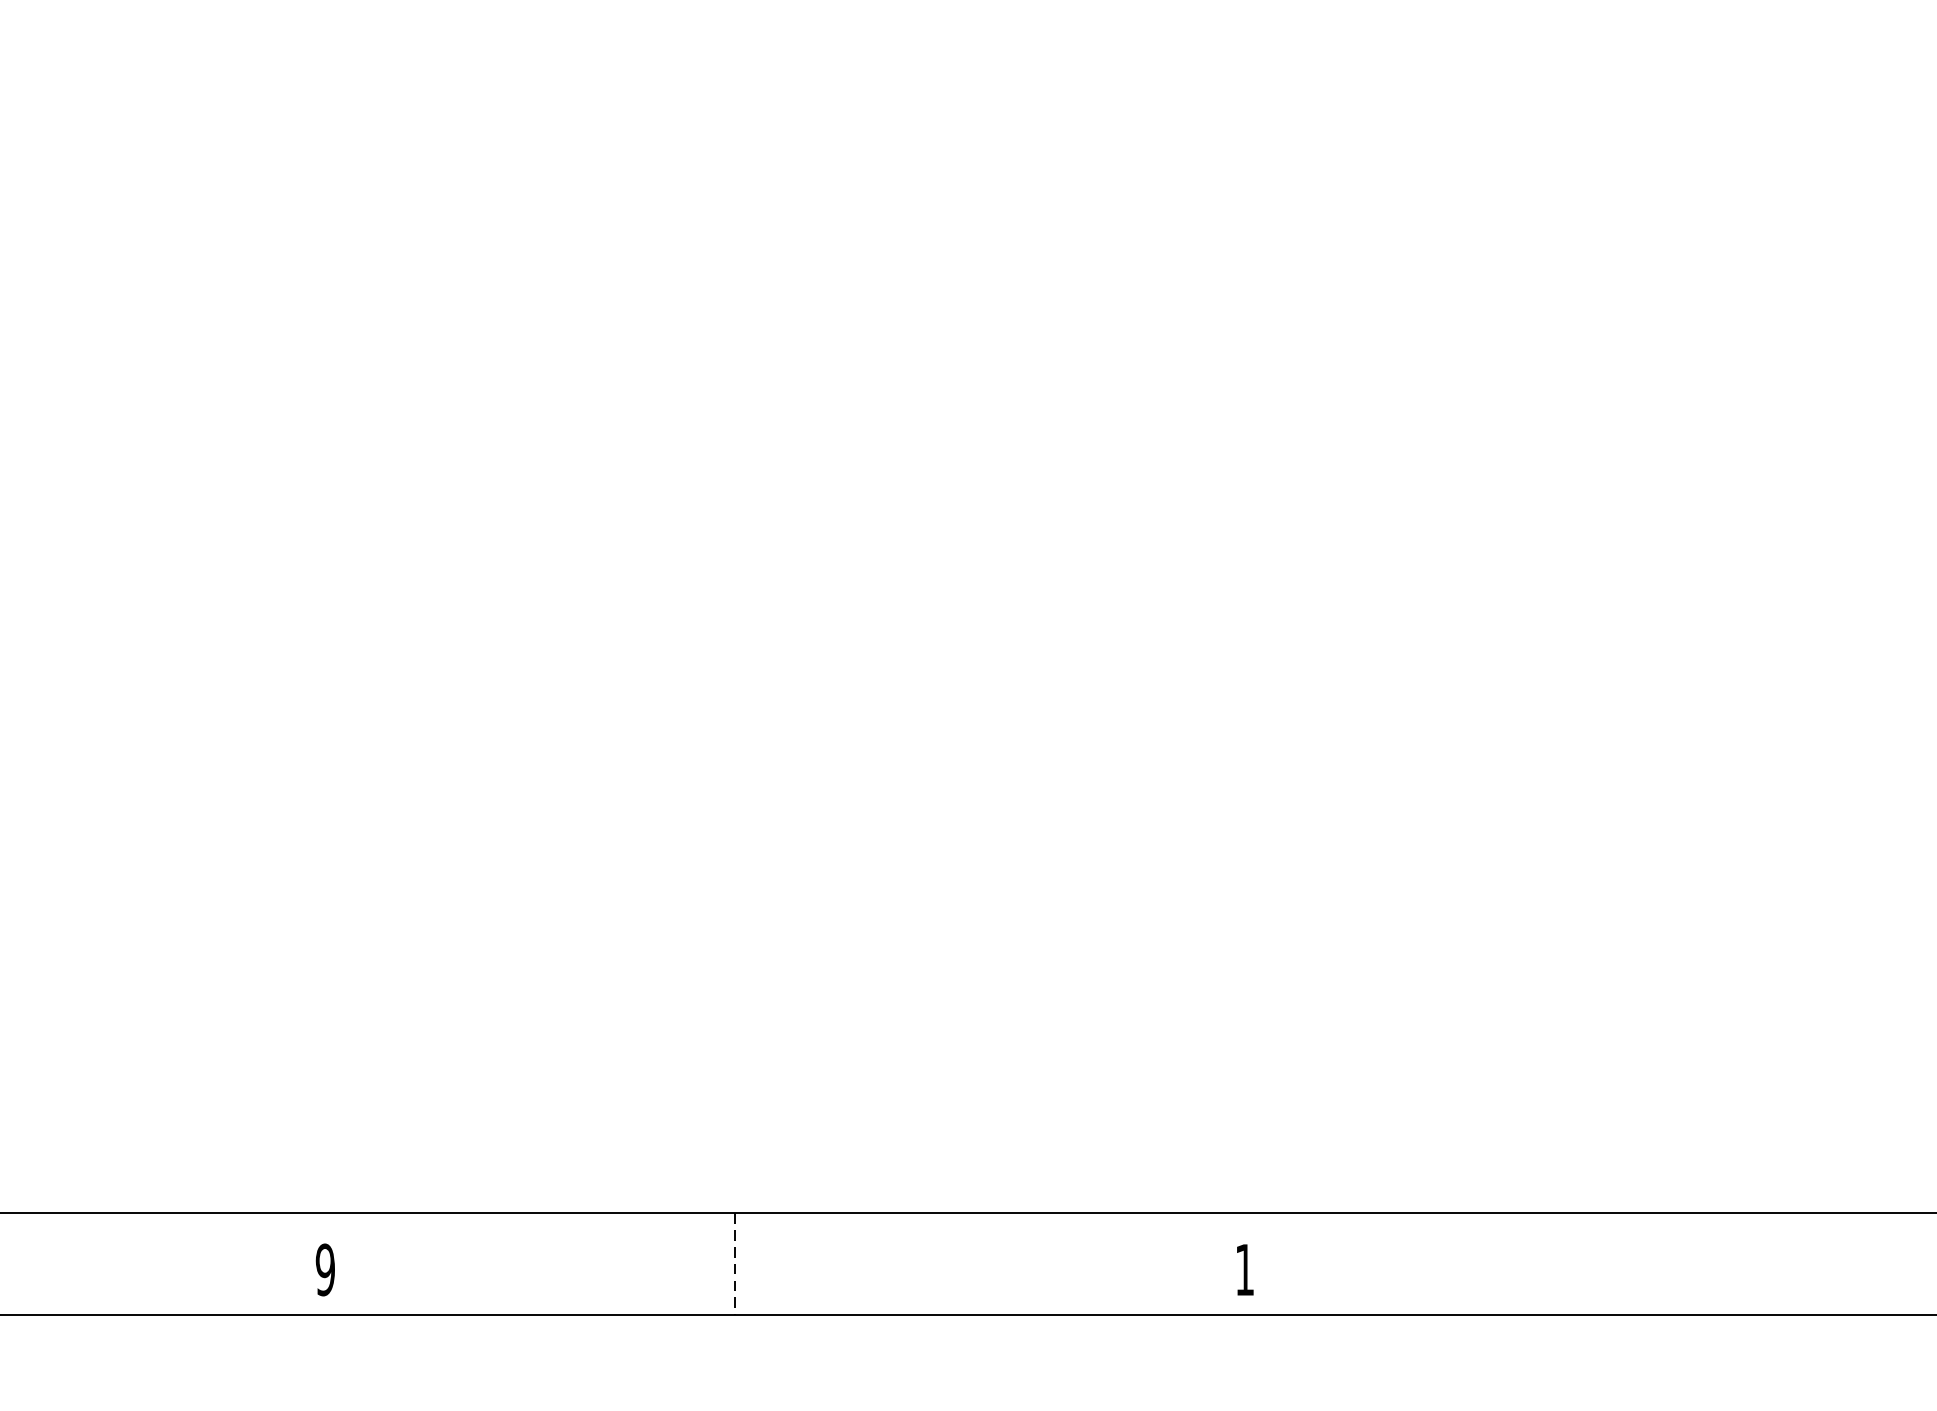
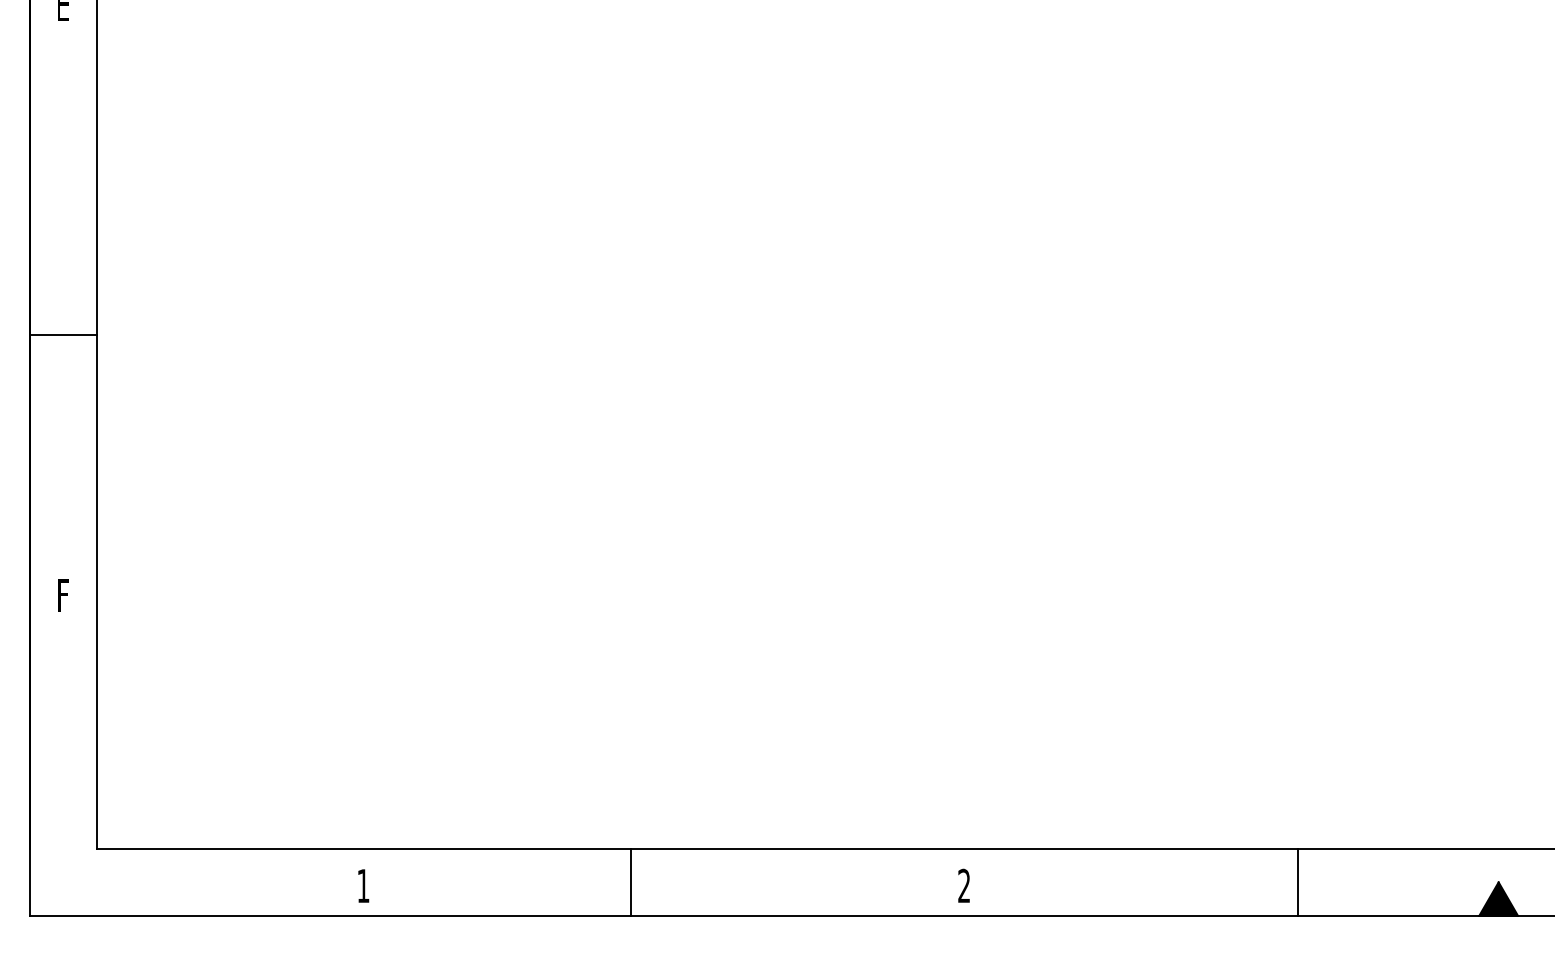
line: (1756, 1263) -> (1298, 881), added
line: (734, 1264) -> (630, 882), dashed -> solid
text: (325, 1269) -> (363, 885), 9 -> 1
text: (1243, 1269) -> (963, 885), 1 -> 2

